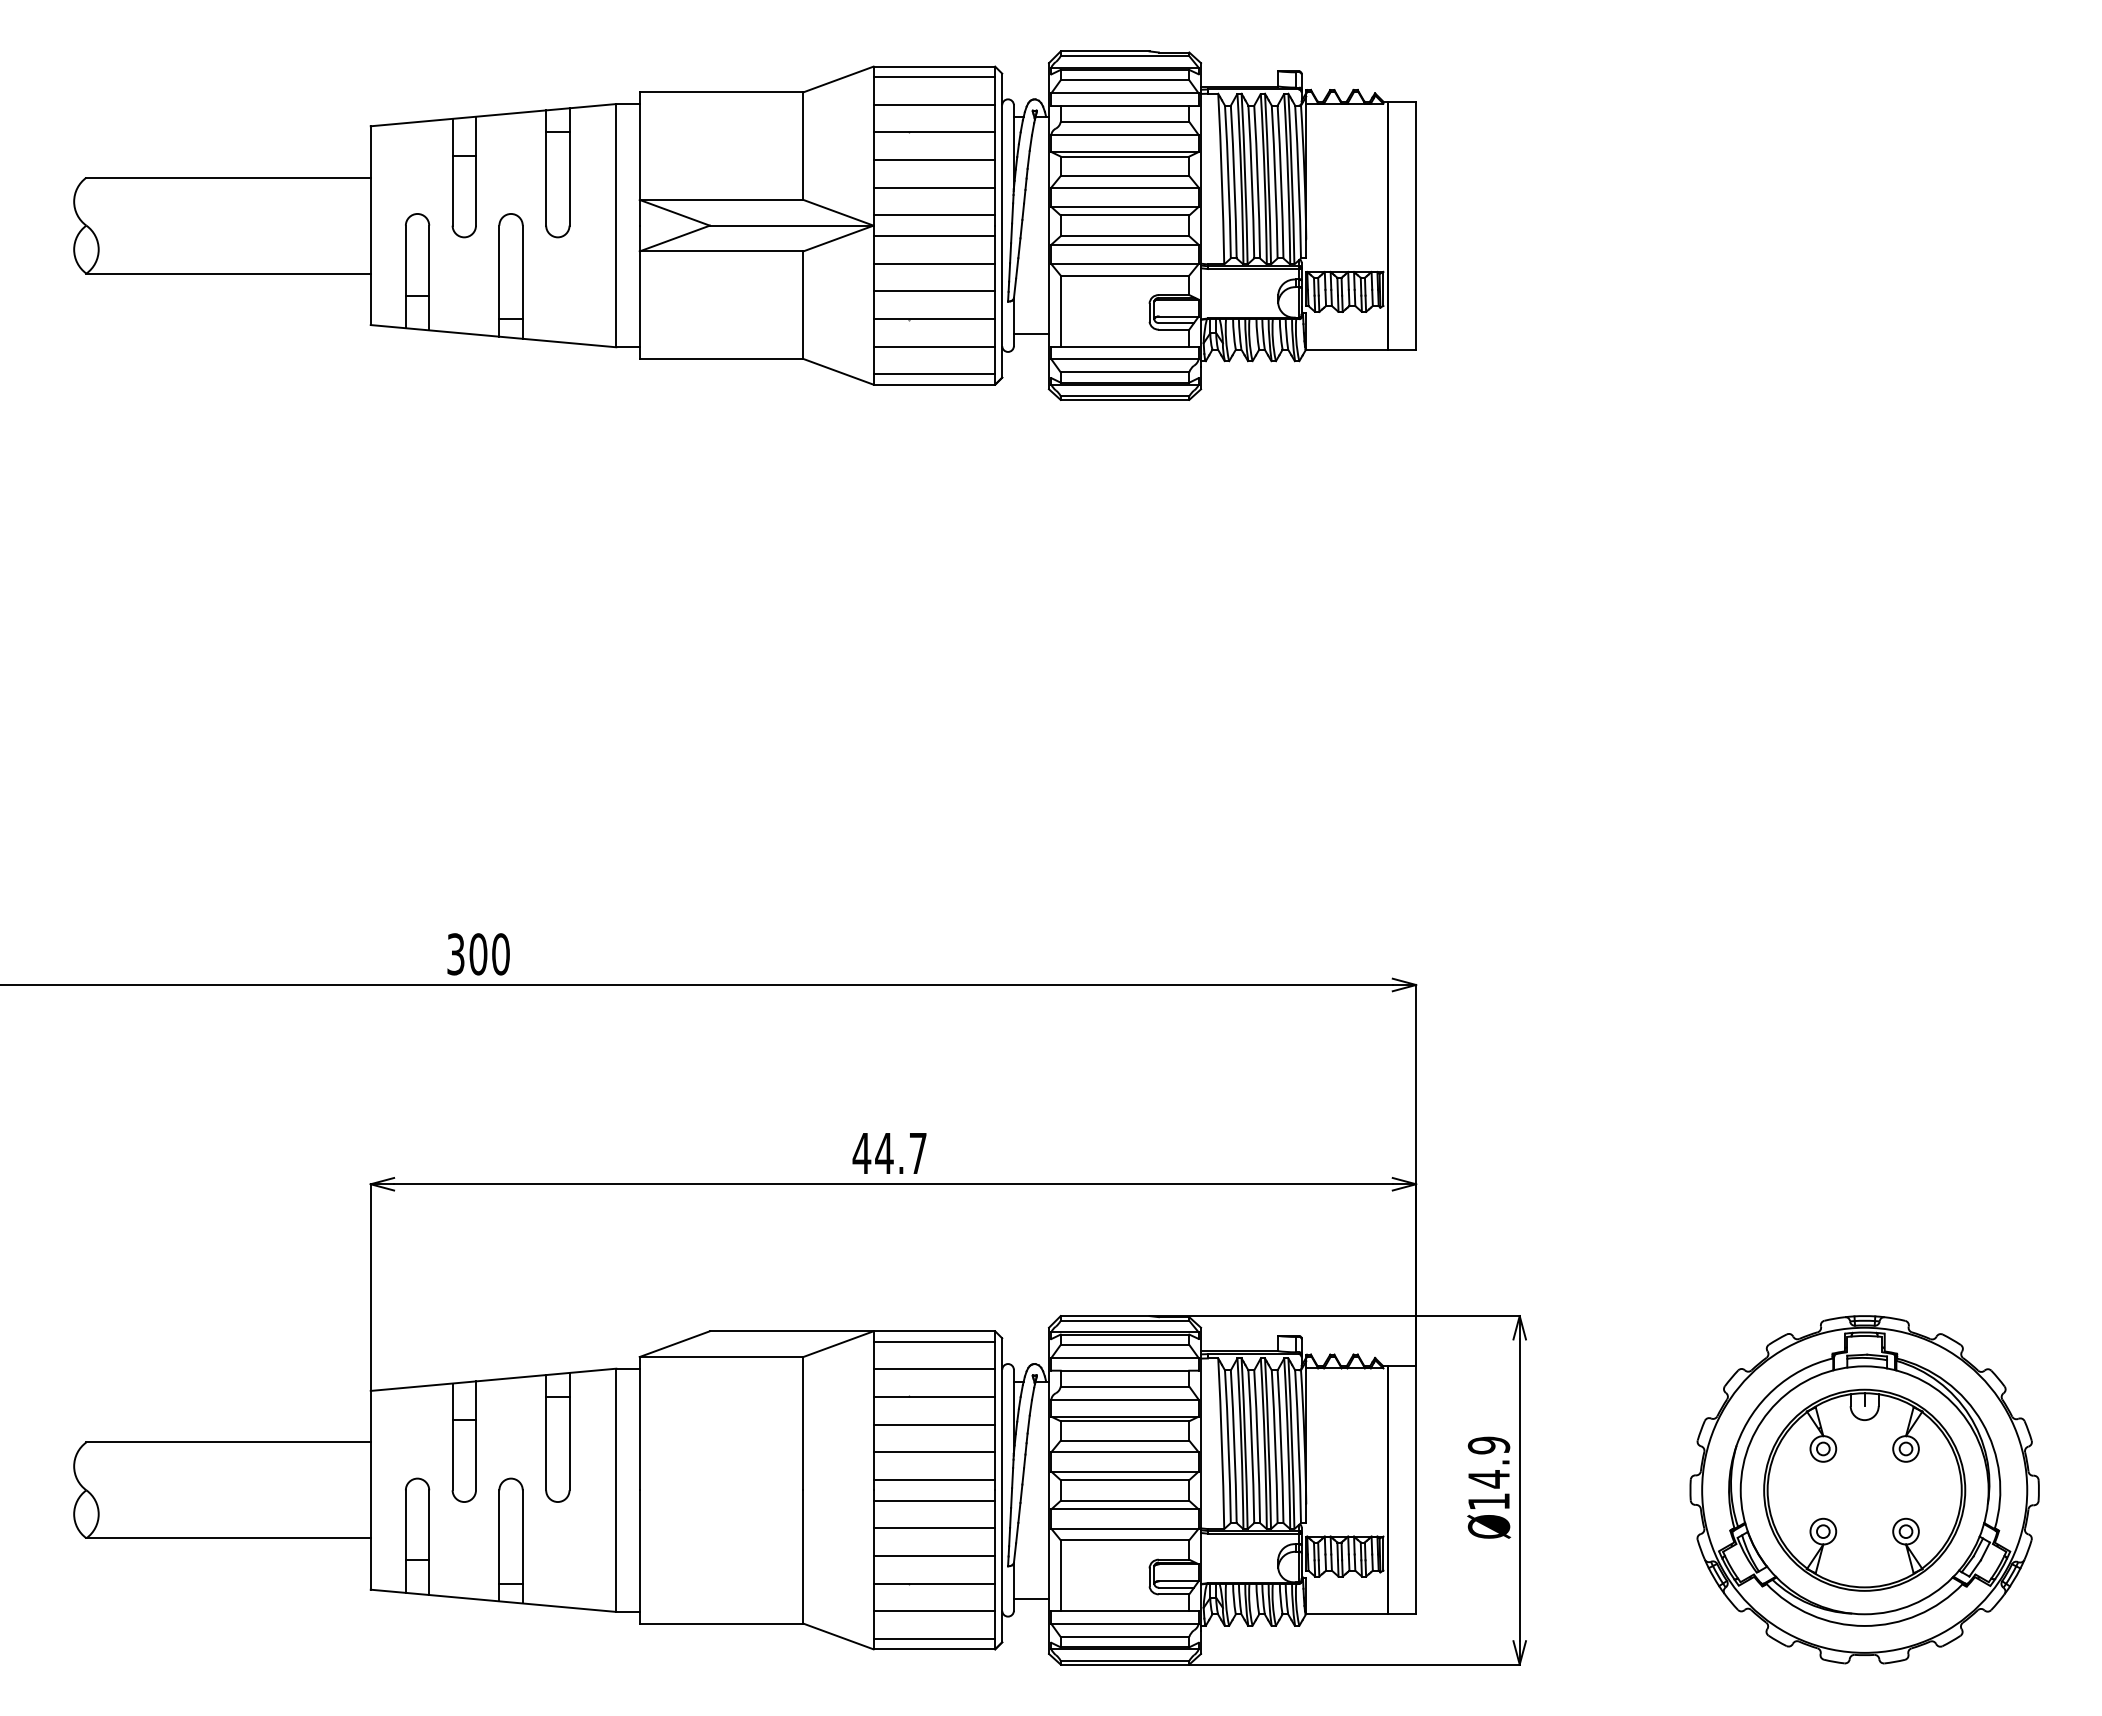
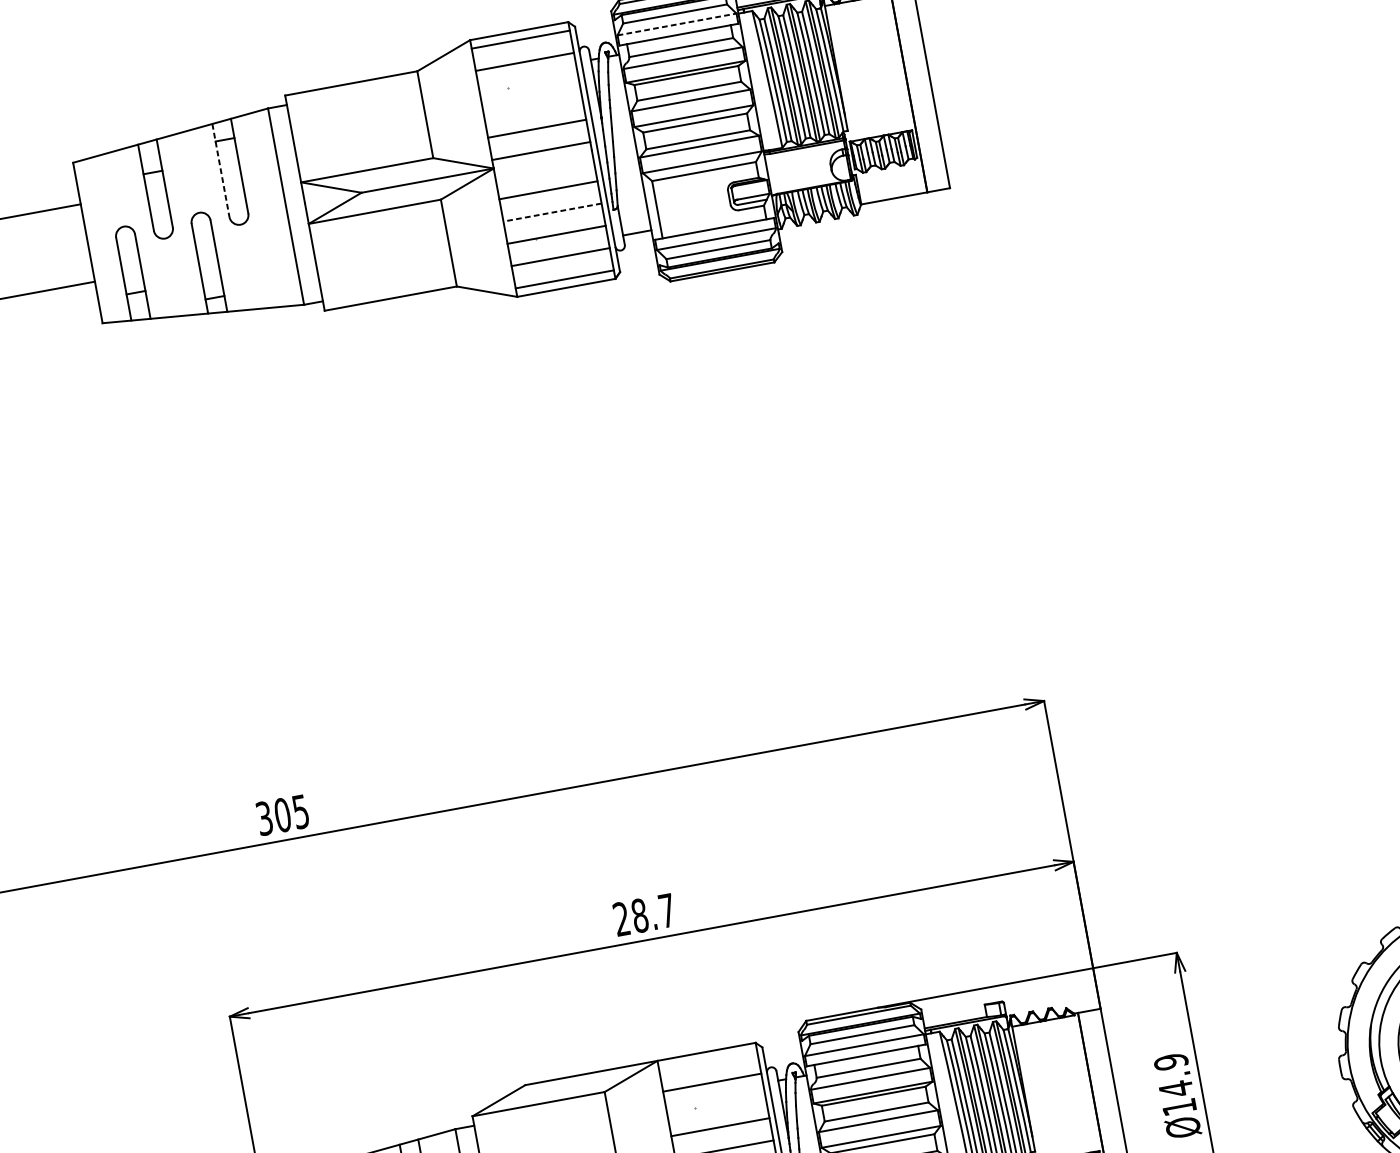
line: (1125, 93) -> (677, 24), solid -> dashed
line: (934, 132) -> (529, 84), removed
line: (934, 159) -> (533, 106), removed
line: (546, 168) -> (221, 170), solid -> dashed
line: (934, 236) -> (544, 168), removed
line: (934, 291) -> (552, 212), solid -> dashed
text: (500, 954) -> (300, 812), 300 -> 305
text: (872, 1153) -> (630, 917), 44.7 -> 28.7
line: (934, 1341) -> (708, 1060), removed
line: (934, 1397) -> (716, 1105), removed

